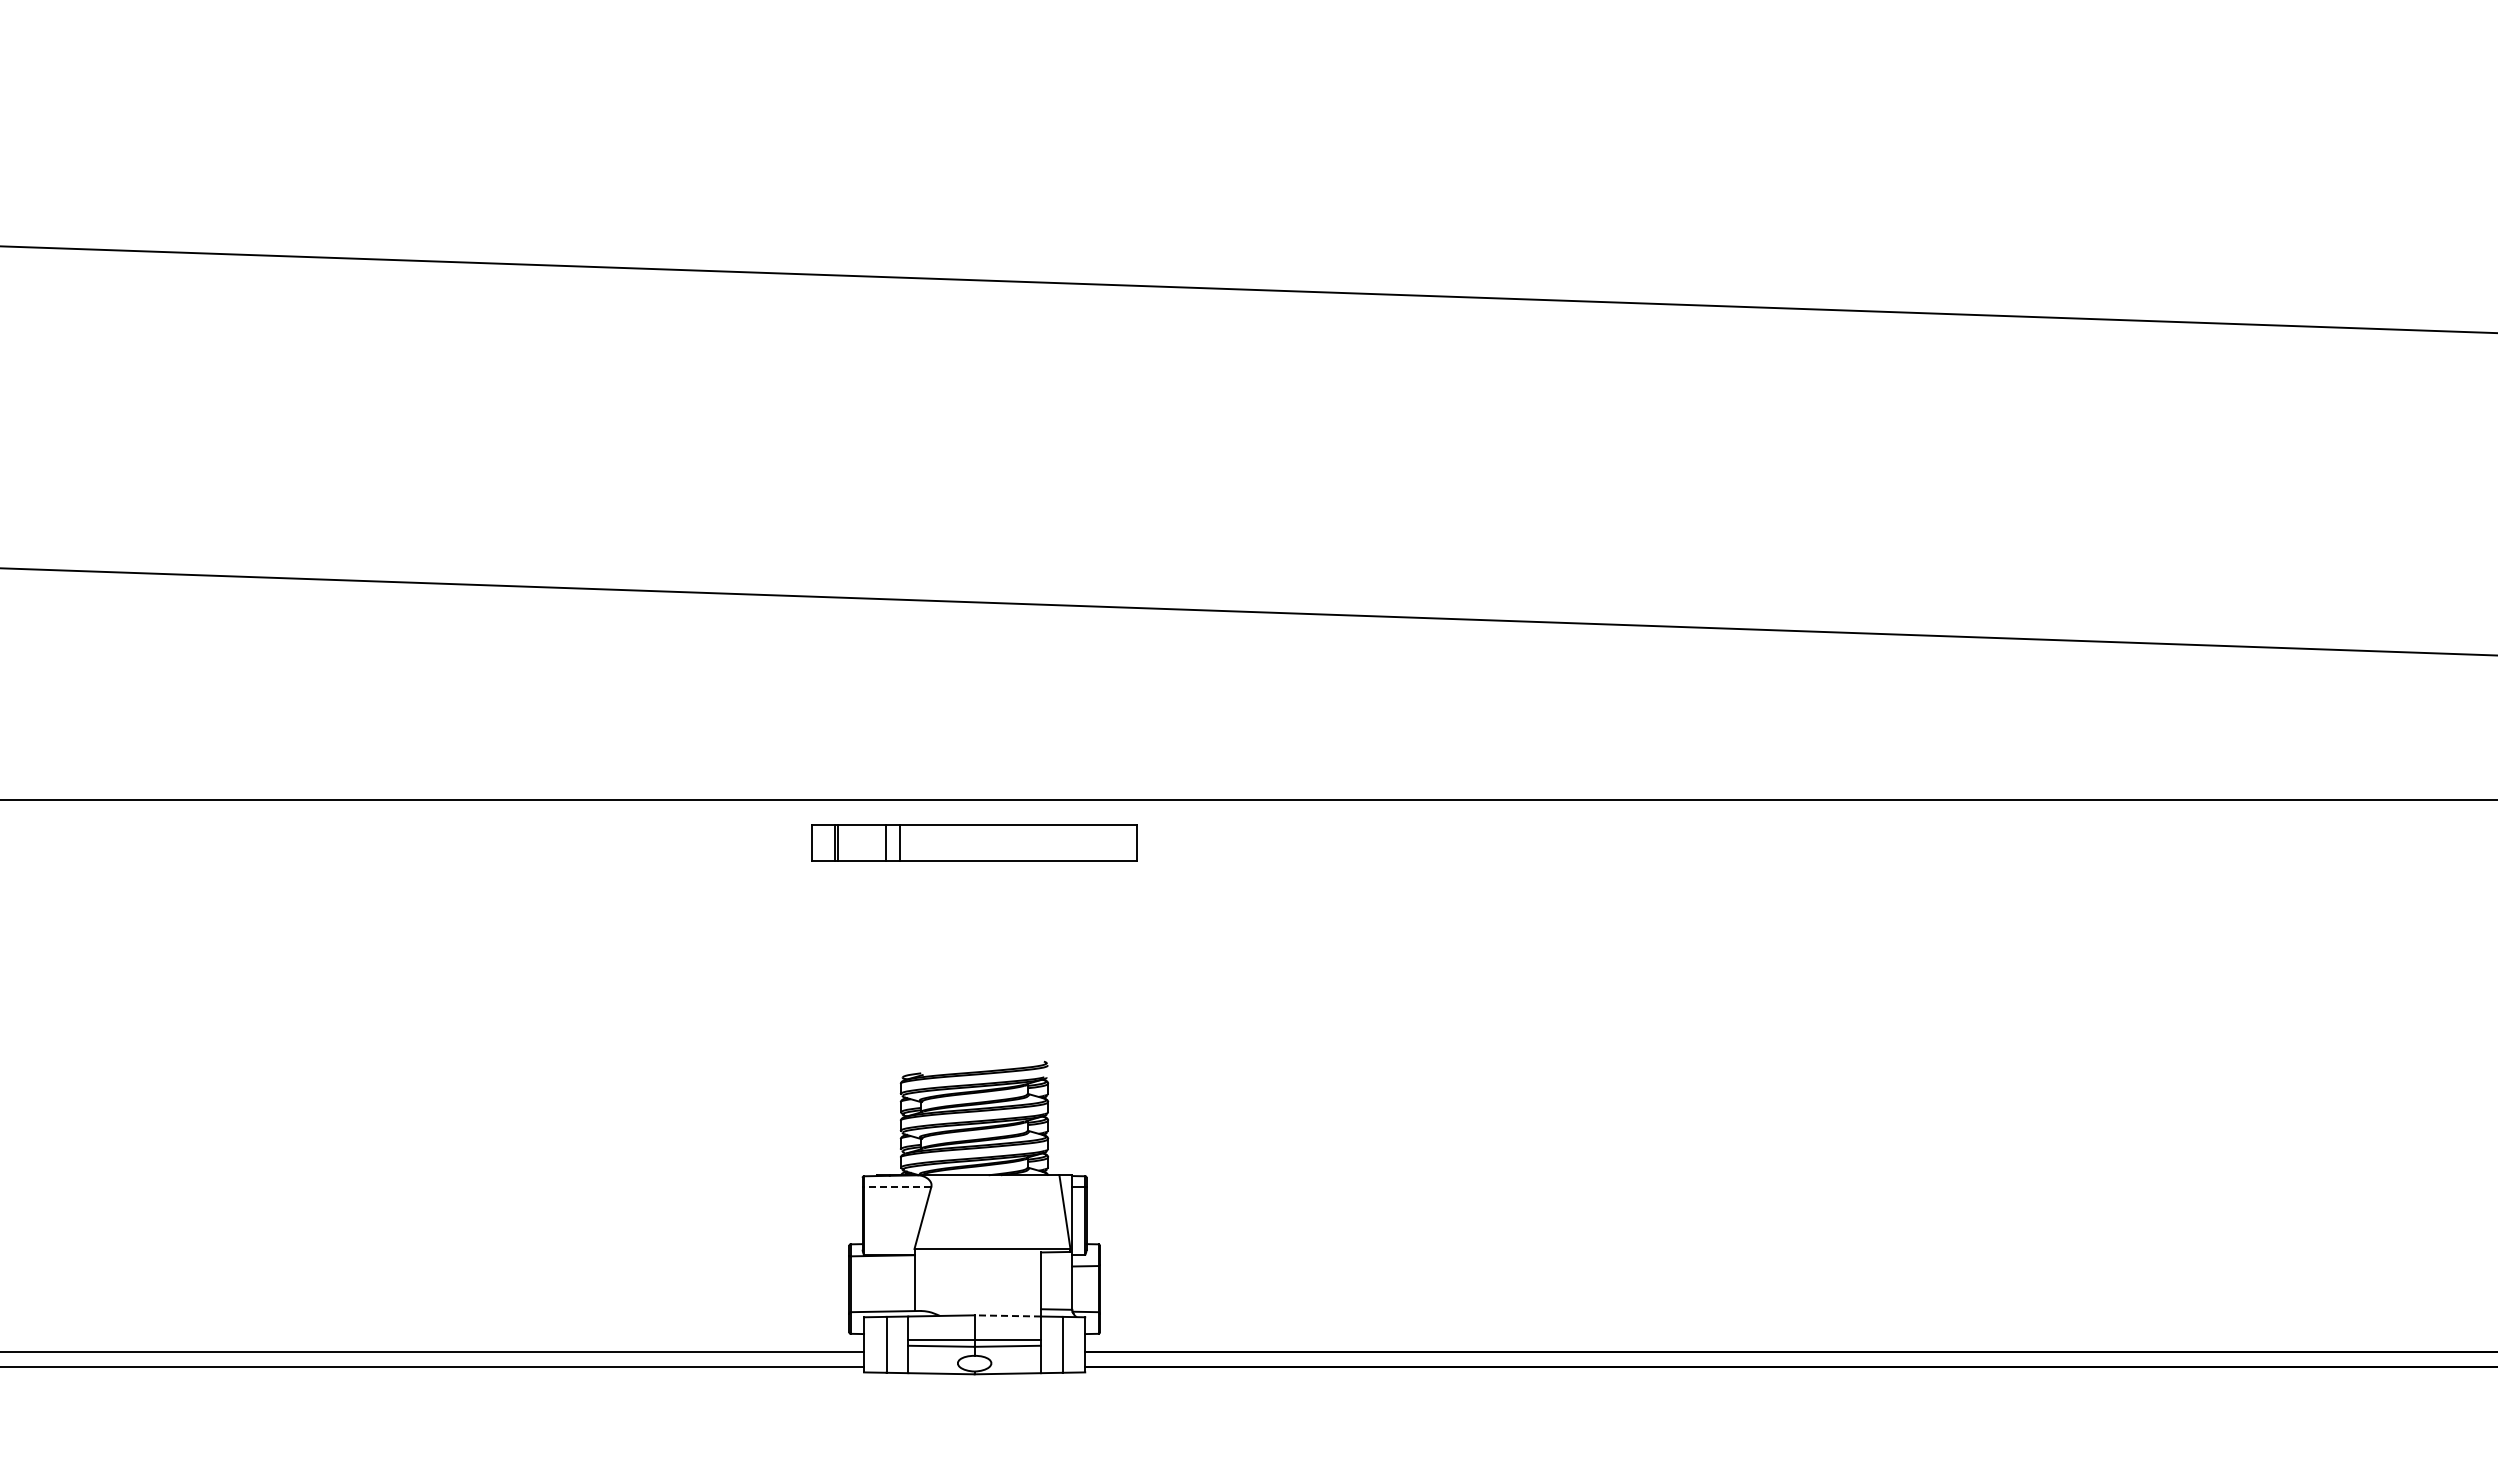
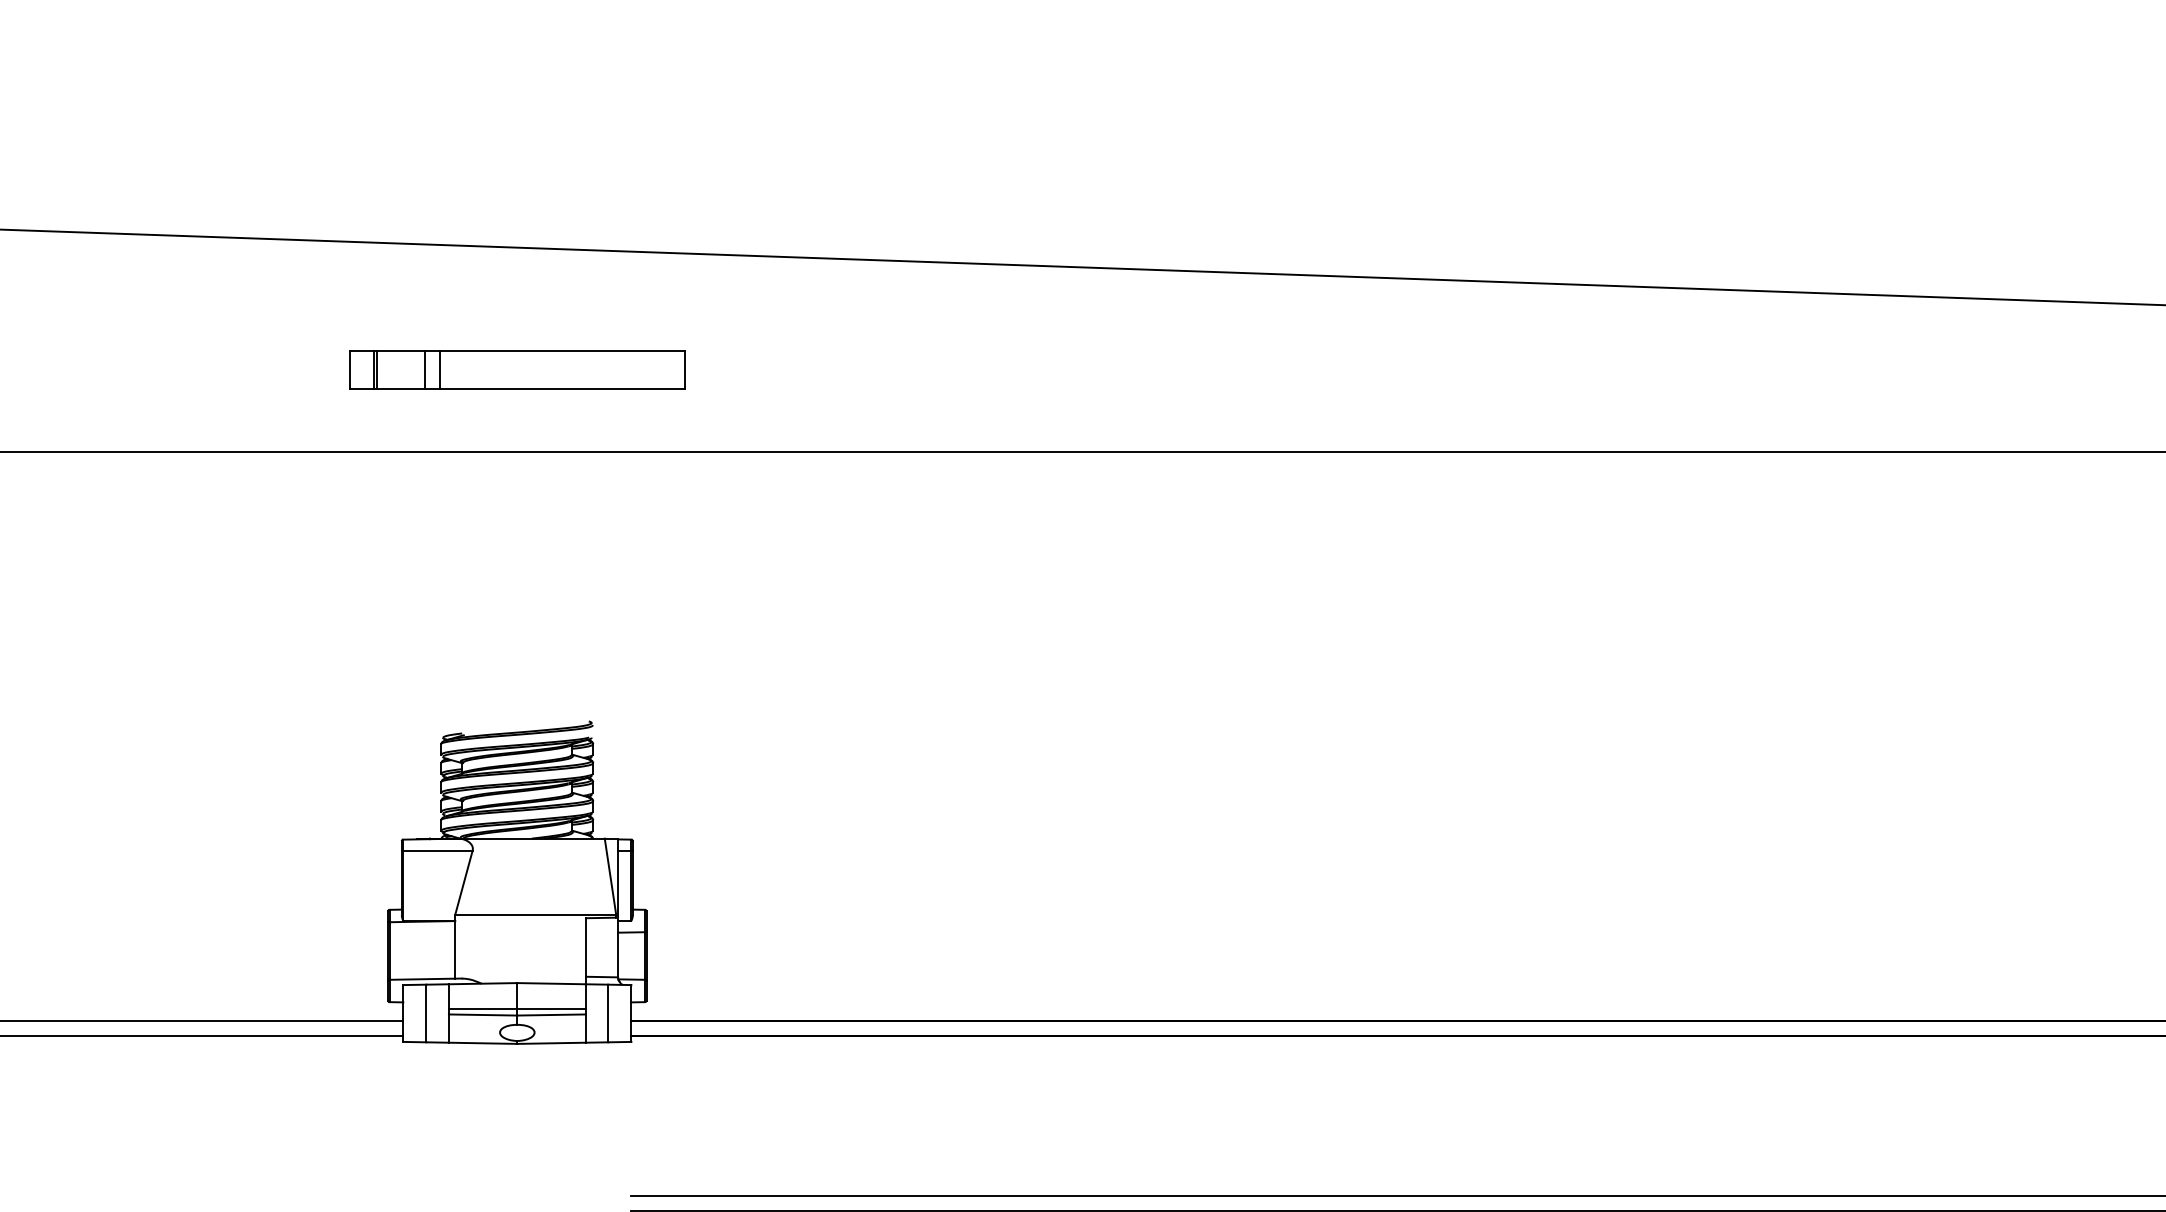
part: (974, 842) -> (517, 369), moved
line: (897, 1187) -> (437, 851), dashed -> solid
line: (1007, 1315) -> (551, 983), dashed -> solid

